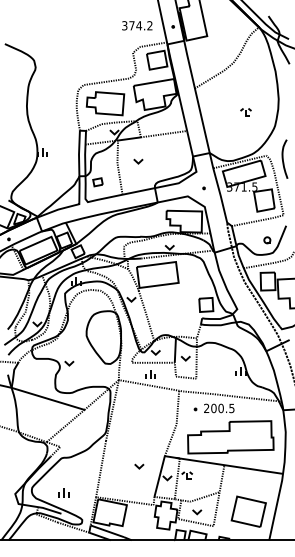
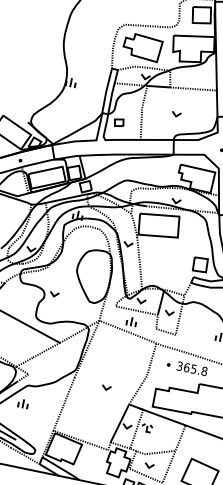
part: (138, 161) -> (176, 114), moved
text: (219, 408) -> (192, 368), 200.5 -> 365.8
part: (139, 466) -> (106, 387), moved
part: (63, 492) -> (22, 403), moved

